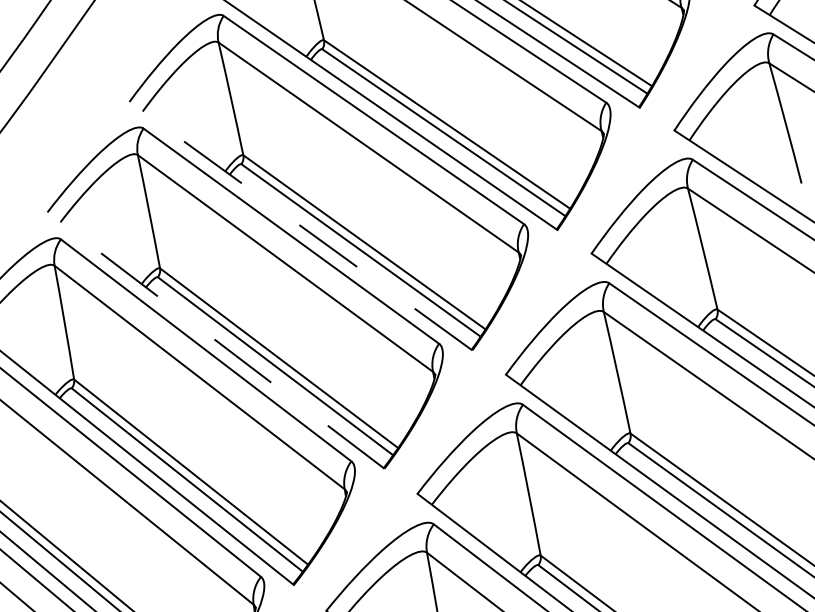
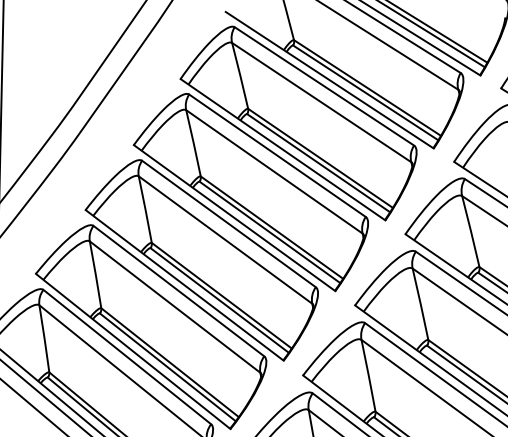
line: (300, 225) -> (234, 217), dashed -> solid
line: (215, 340) -> (184, 285), dashed -> solid

